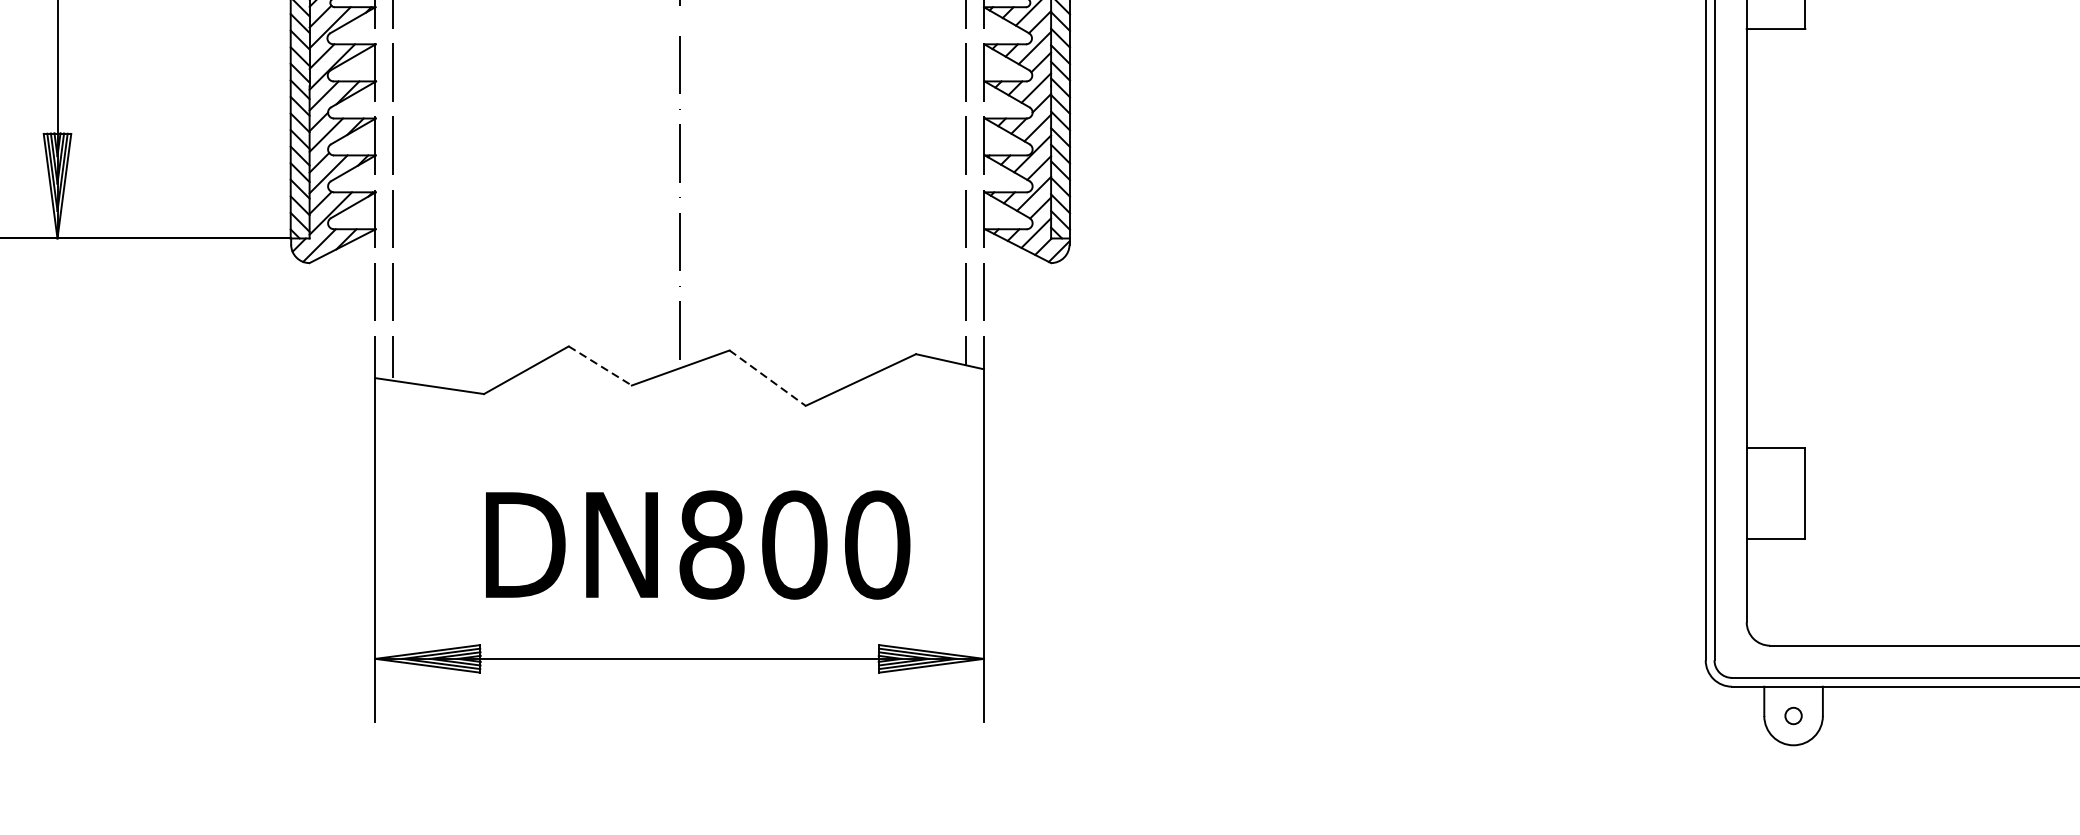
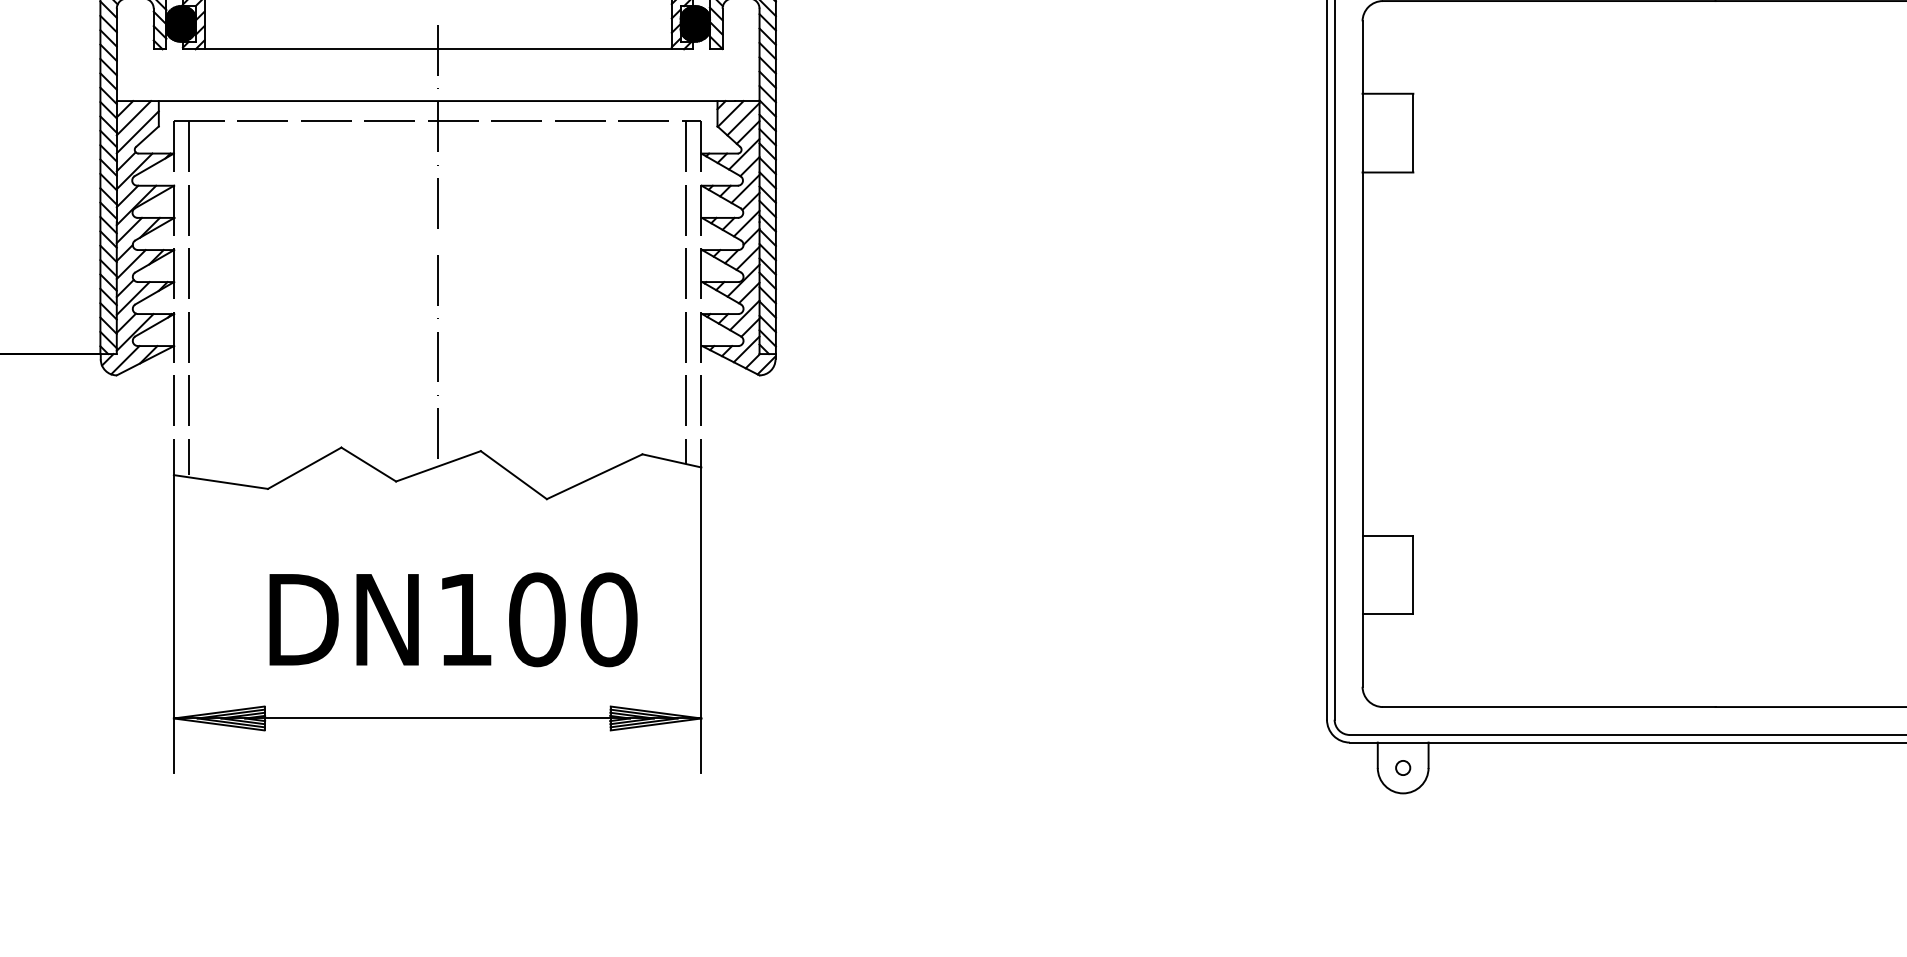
line: (601, 365) -> (369, 464), dashed -> solid
line: (767, 378) -> (513, 475), dashed -> solid
text: (711, 544) -> (465, 619), DN800 -> DN100

